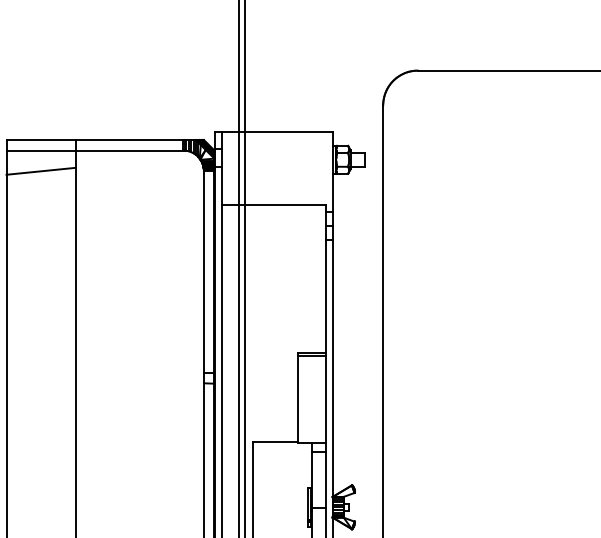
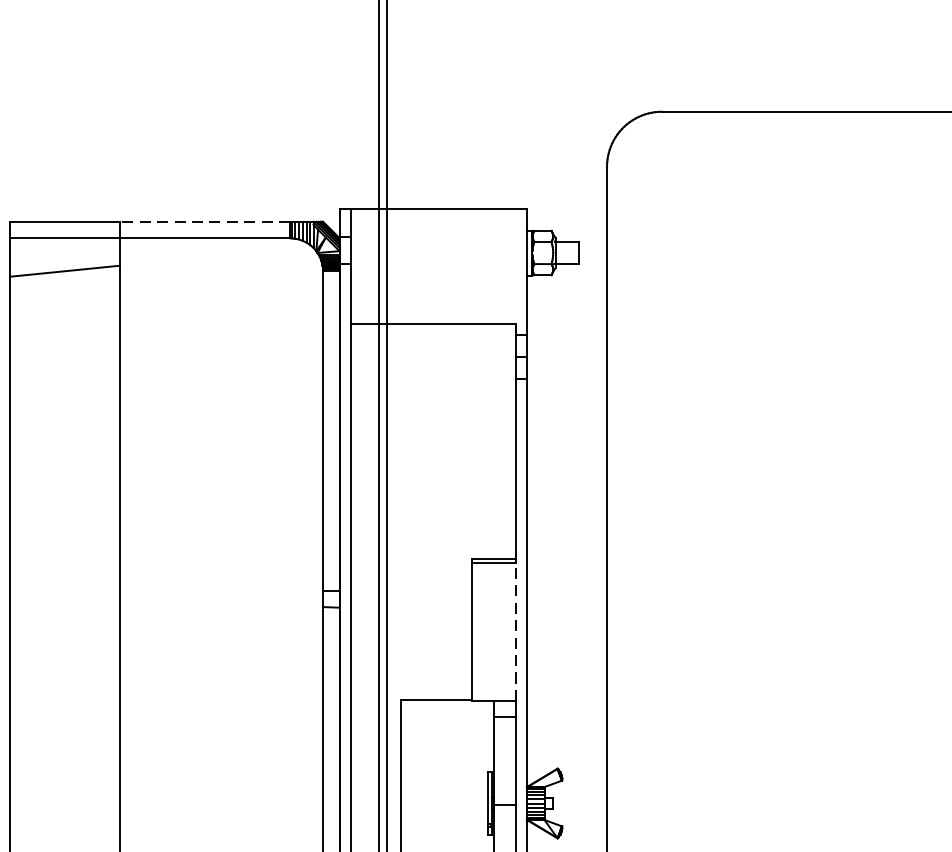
line: (129, 140) -> (205, 222), solid -> dashed
line: (325, 398) -> (515, 631), solid -> dashed

